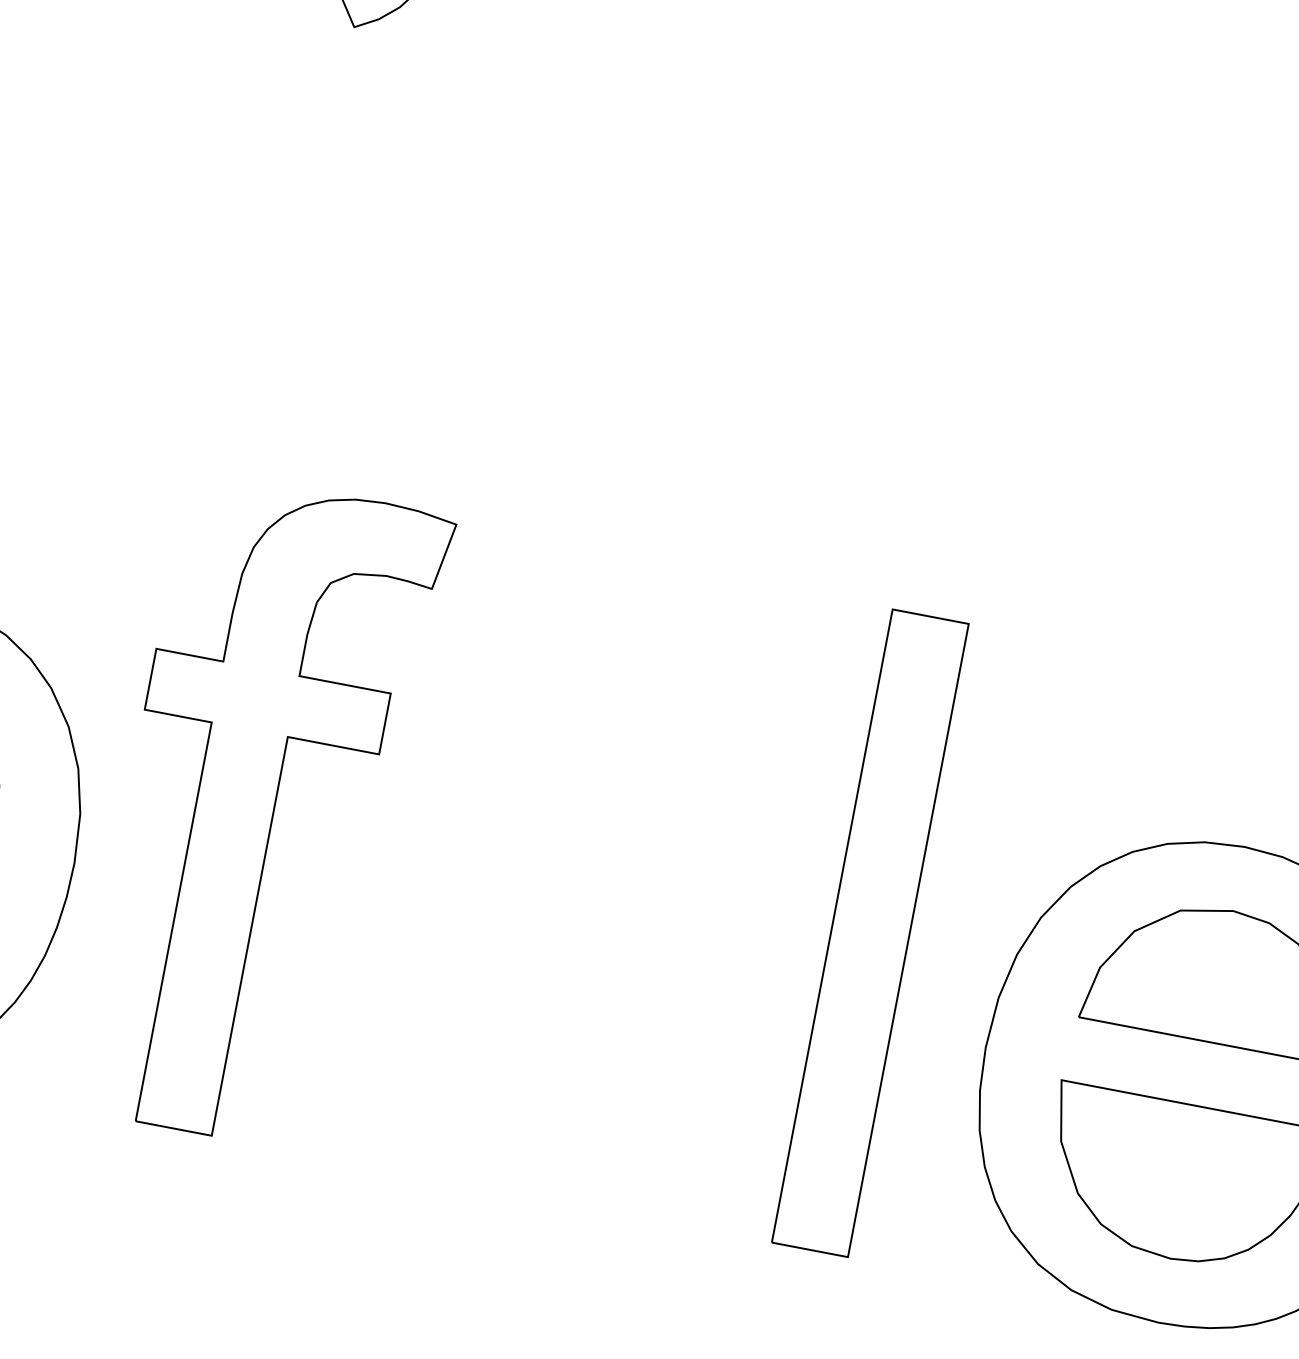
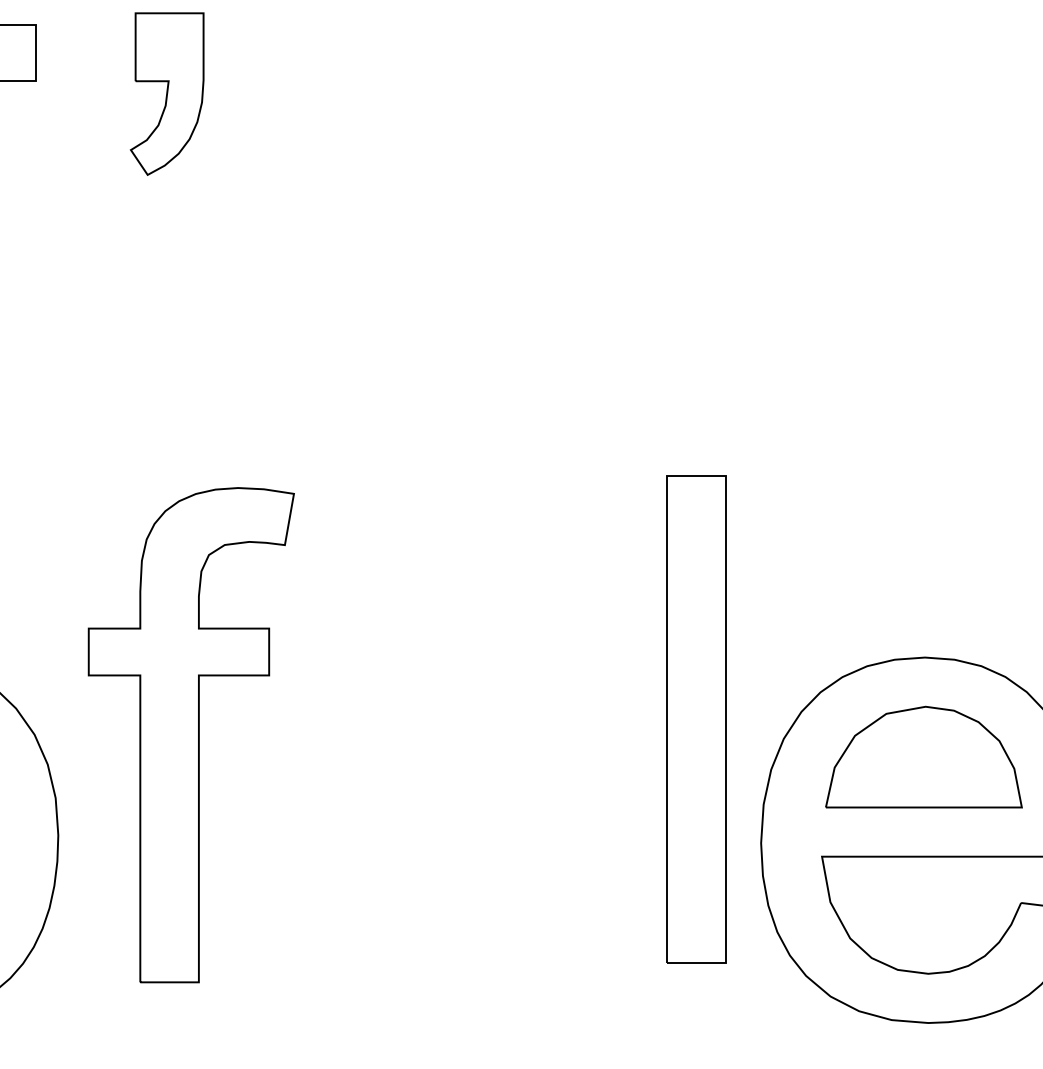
part: (262, 812) -> (190, 735), moved
part: (870, 933) -> (696, 719), moved

